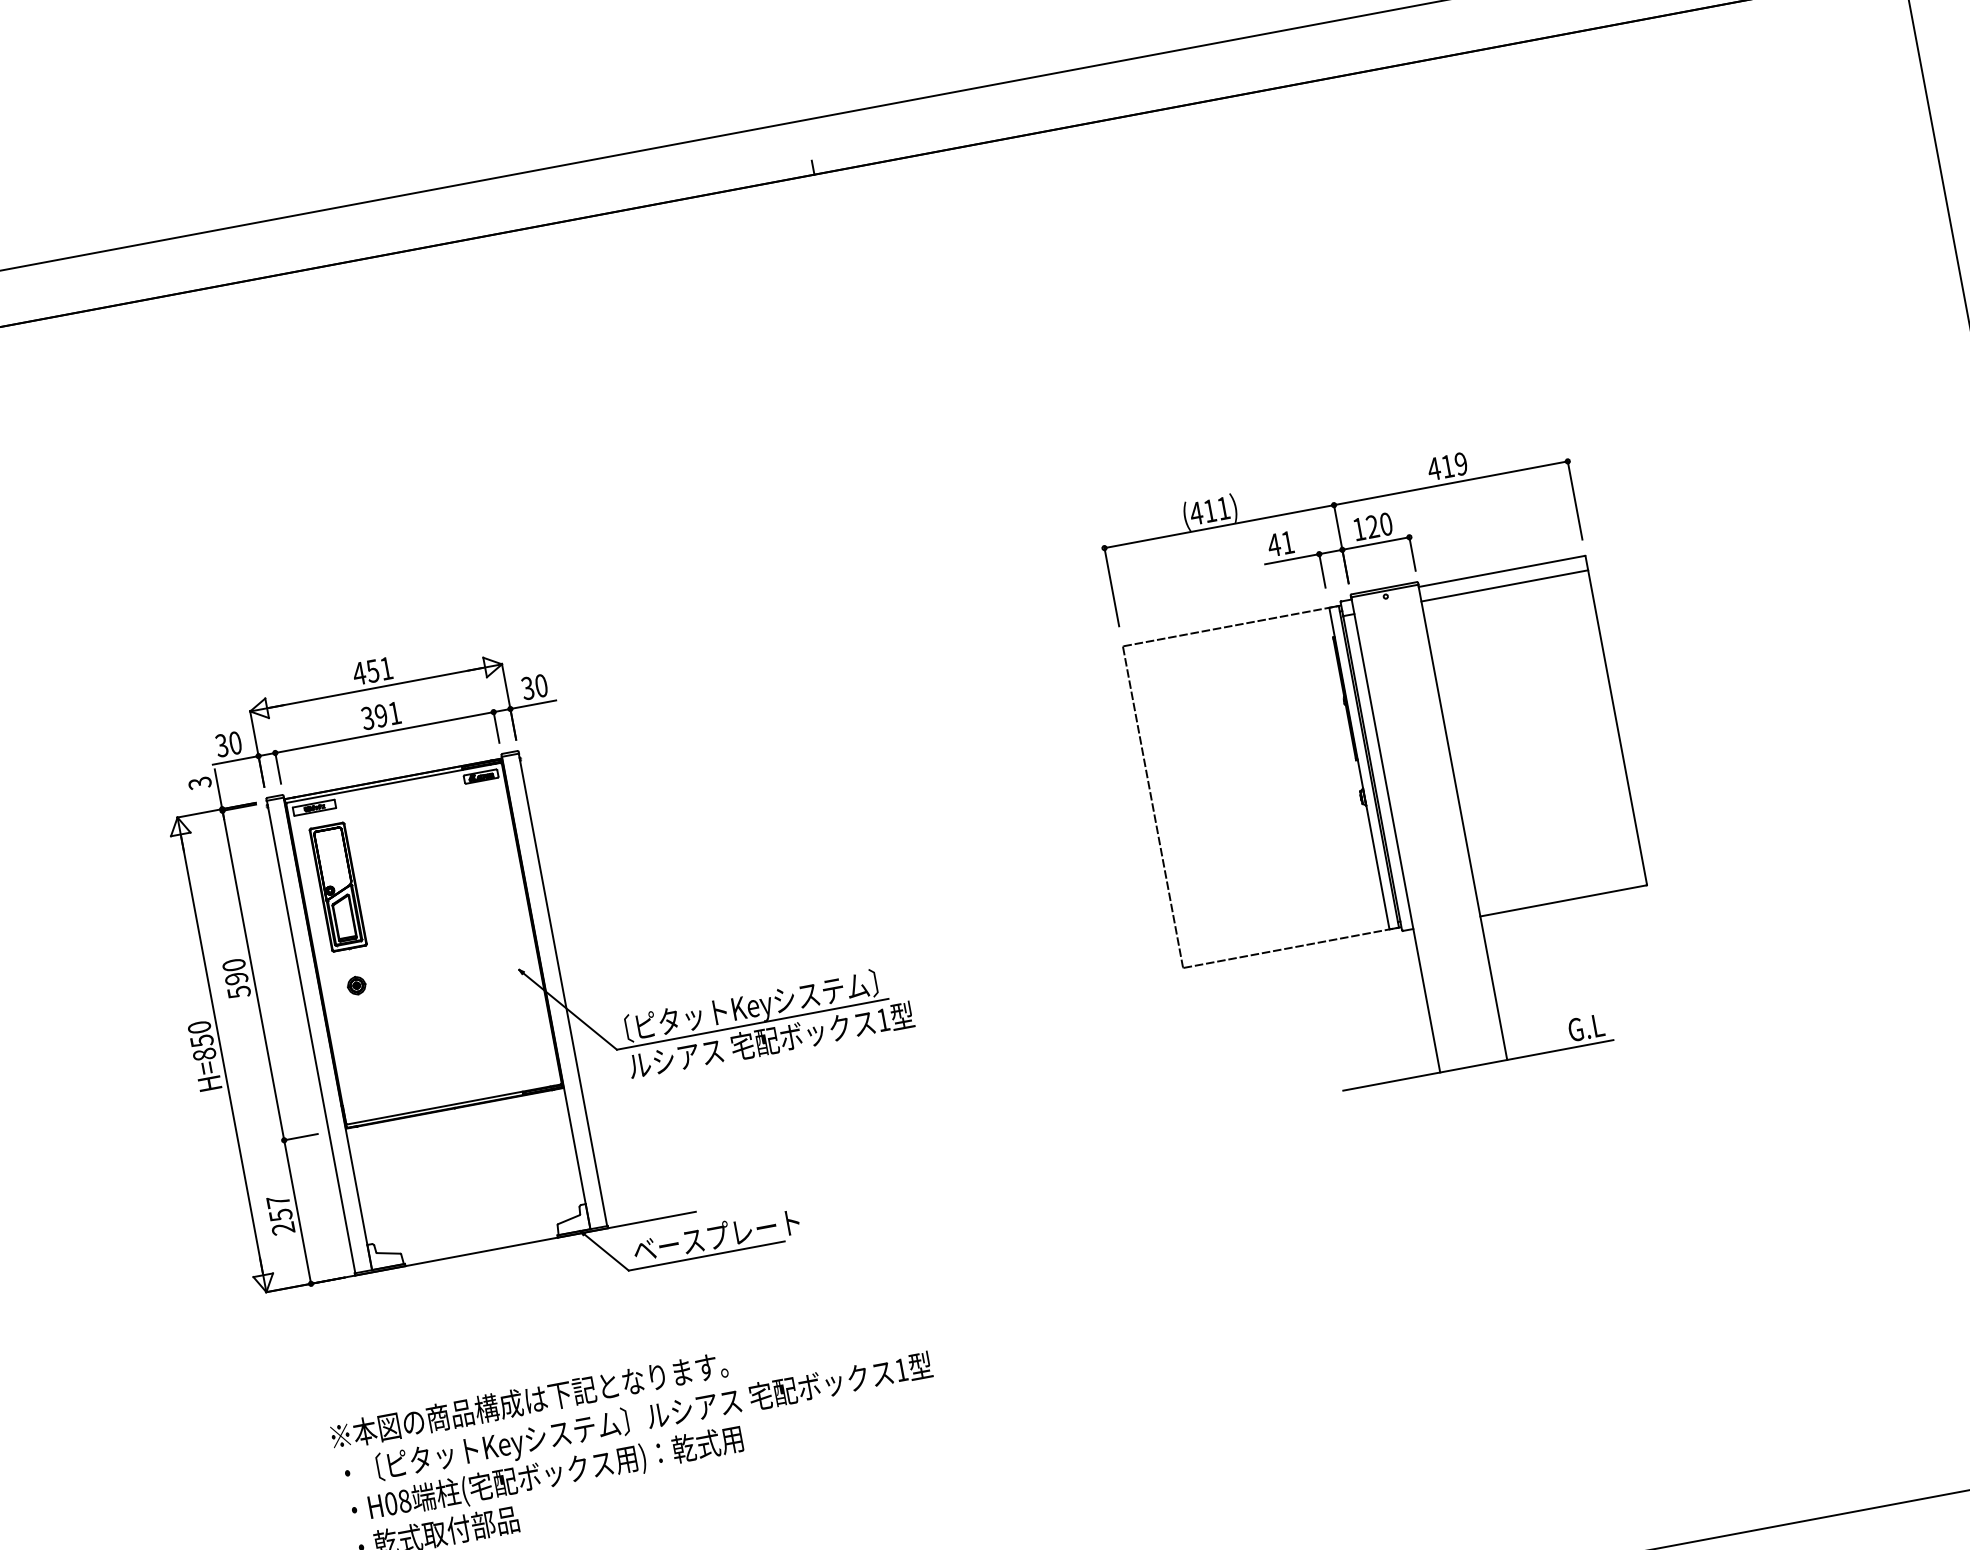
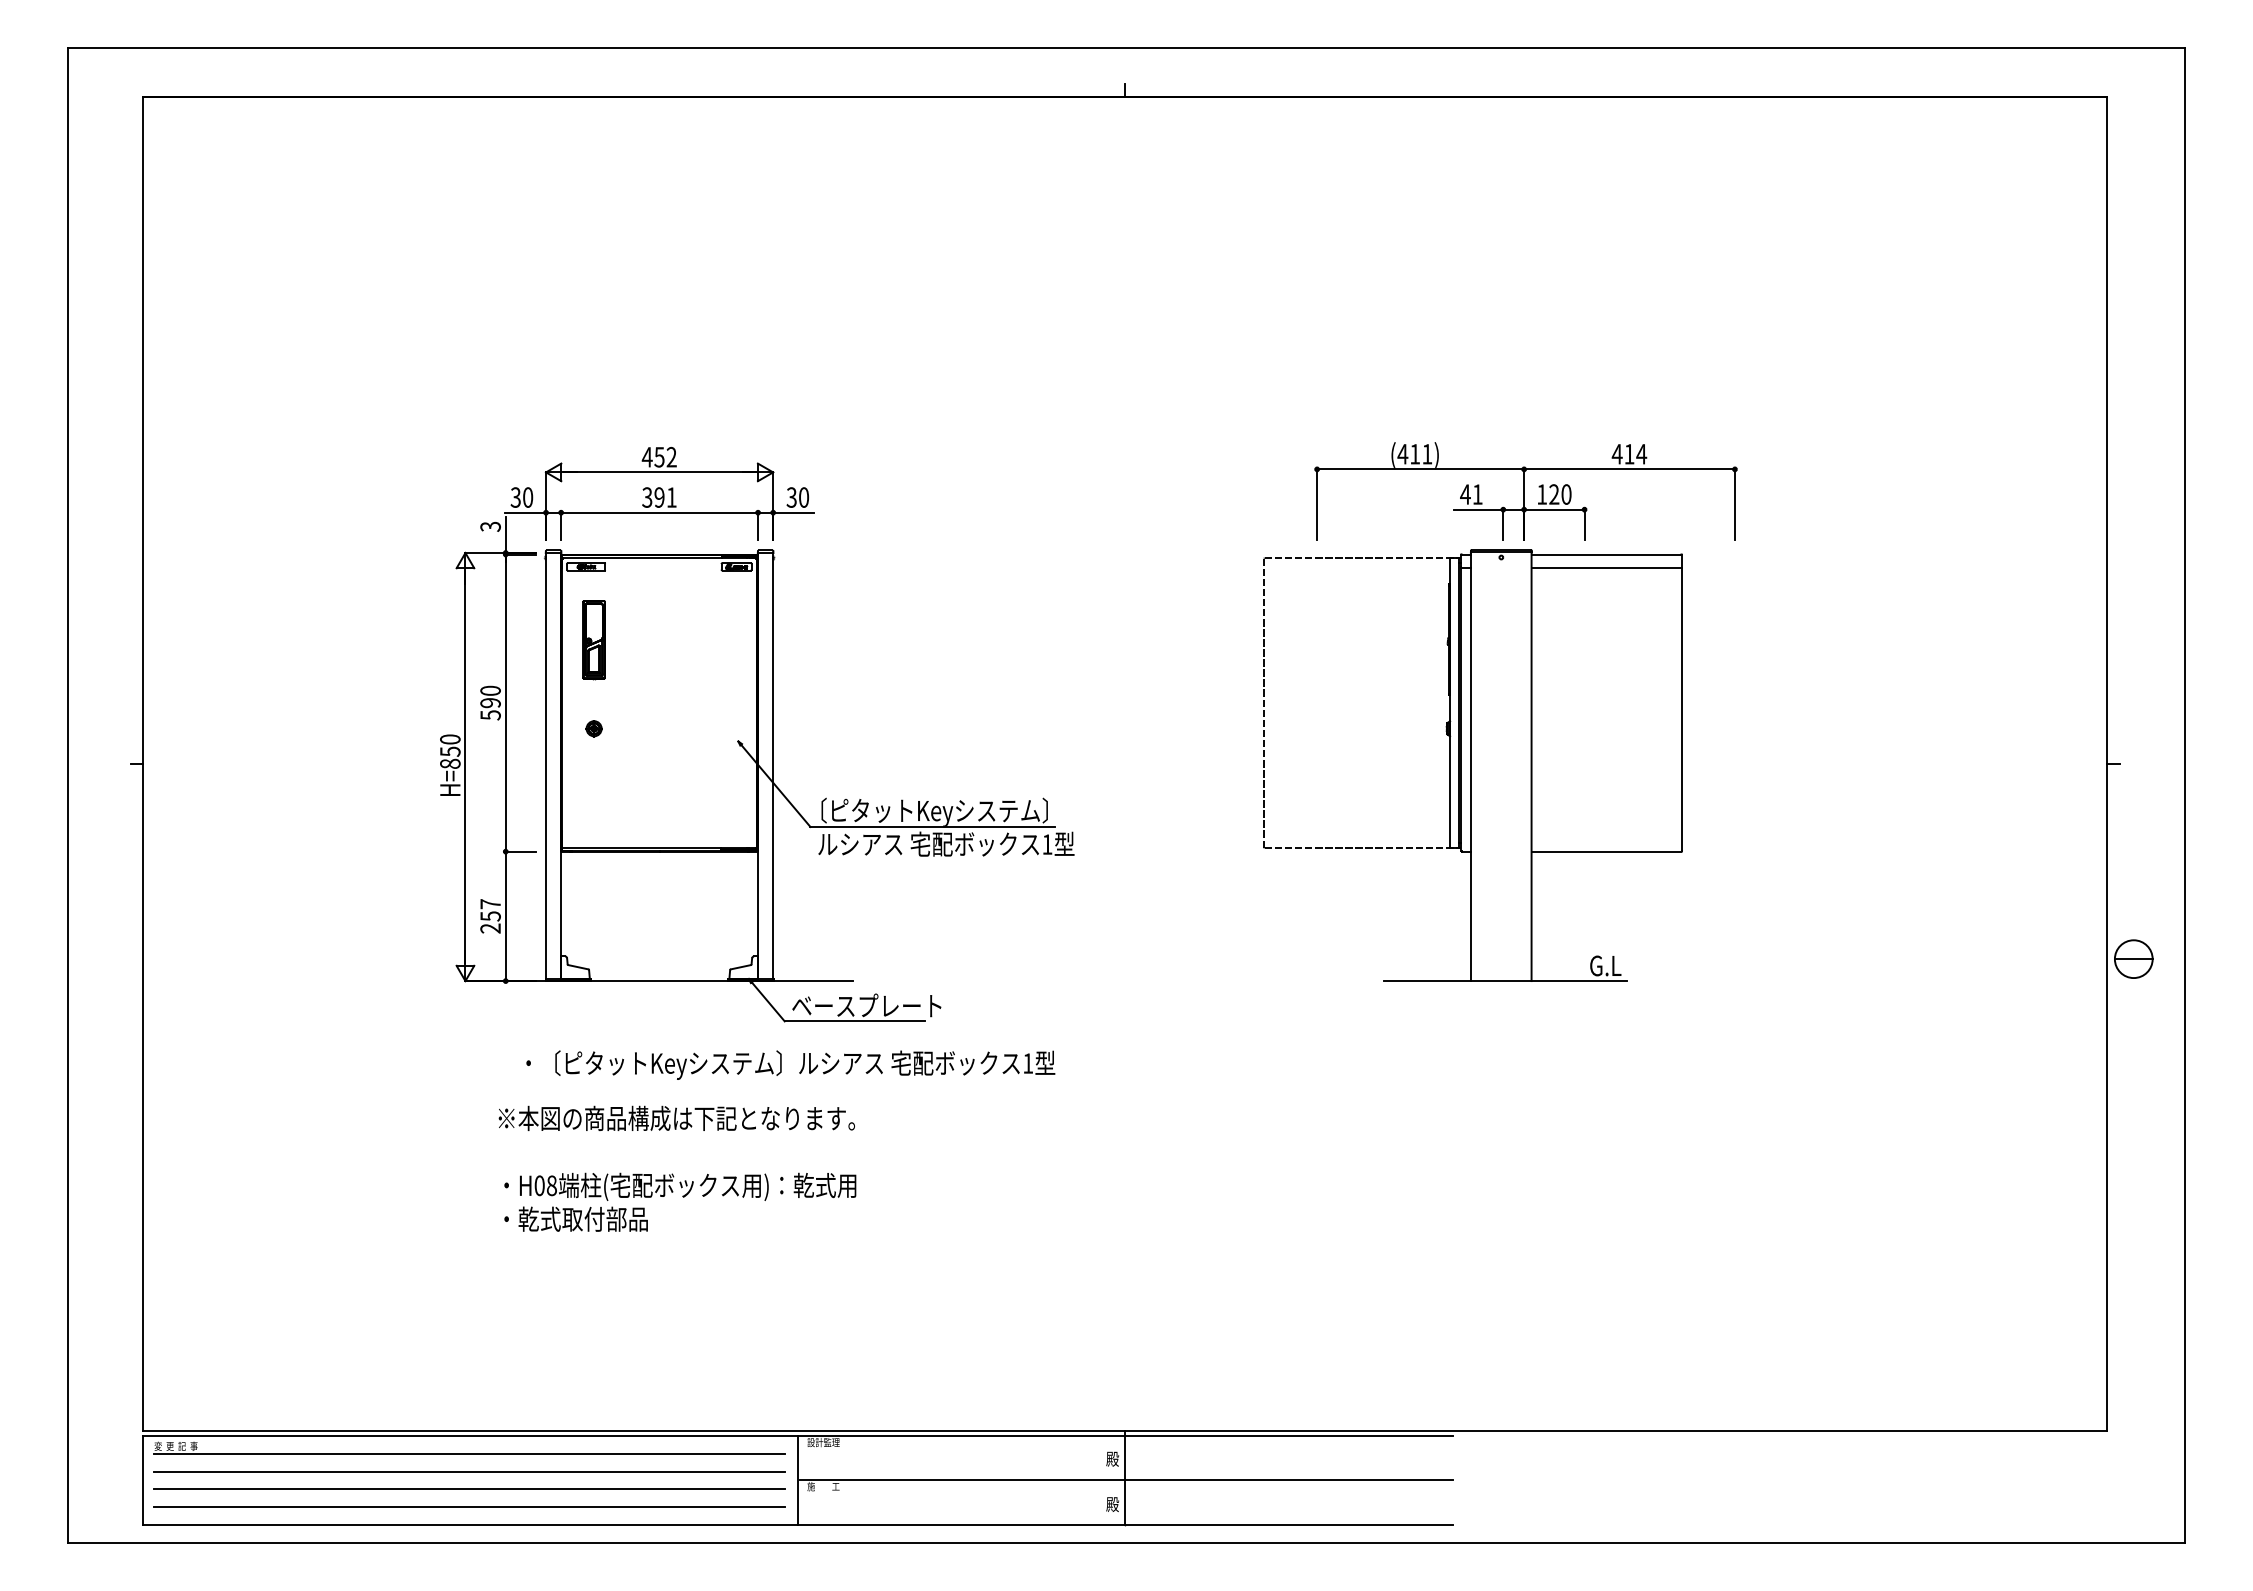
text: (1460, 463) -> (1641, 453), 419 -> 414
text: (386, 667) -> (671, 456), 451 -> 452
part: (1397, 833) -> (1472, 765), moved
part: (337, 886) -> (593, 639), size x0.7
text: (638, 1420) -> (790, 1064), moved

